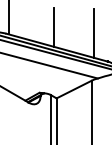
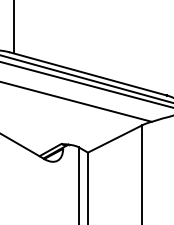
line: (53, 26) -> (83, 41), removed
line: (93, 33) -> (145, 52), removed

